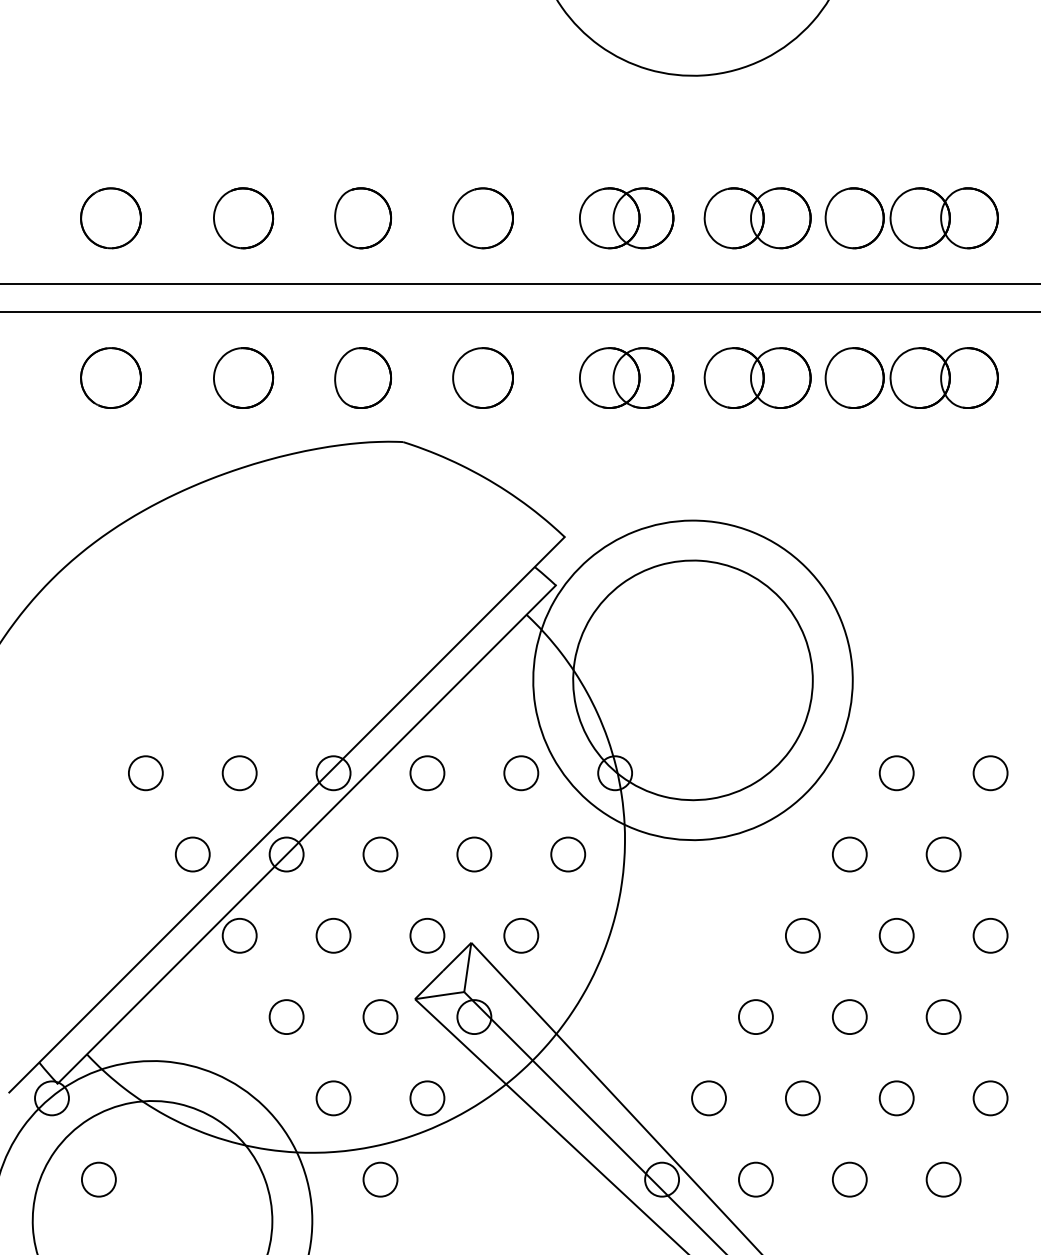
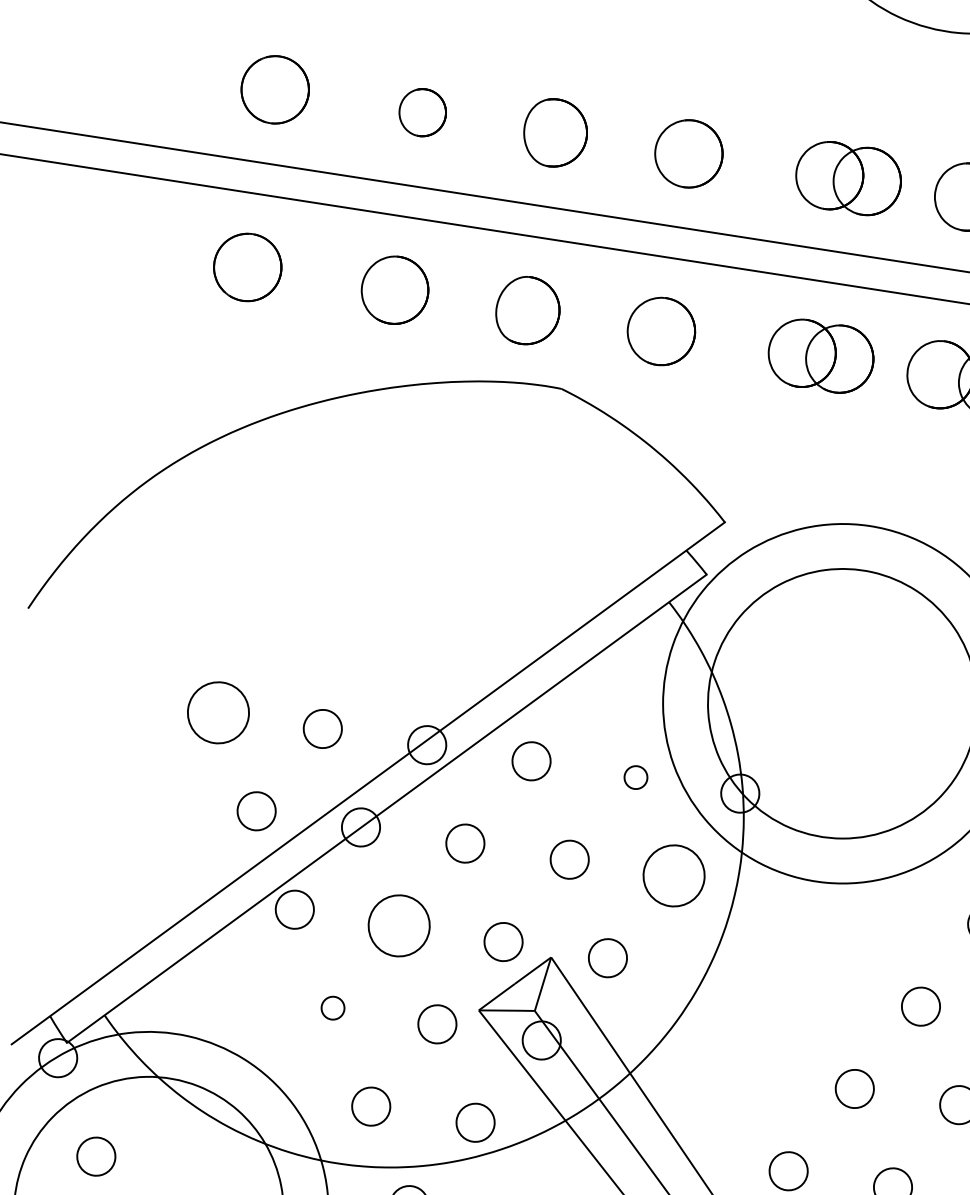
part: (243, 218) -> (422, 112), size x0.7
circle: (145, 773) -> (218, 713), size x1.6
circle: (521, 773) -> (636, 777), size x0.6
circle: (568, 854) -> (674, 875), size x1.6
circle: (333, 935) -> (399, 925), size x1.6
circle: (286, 1017) -> (332, 1008), size x0.6

